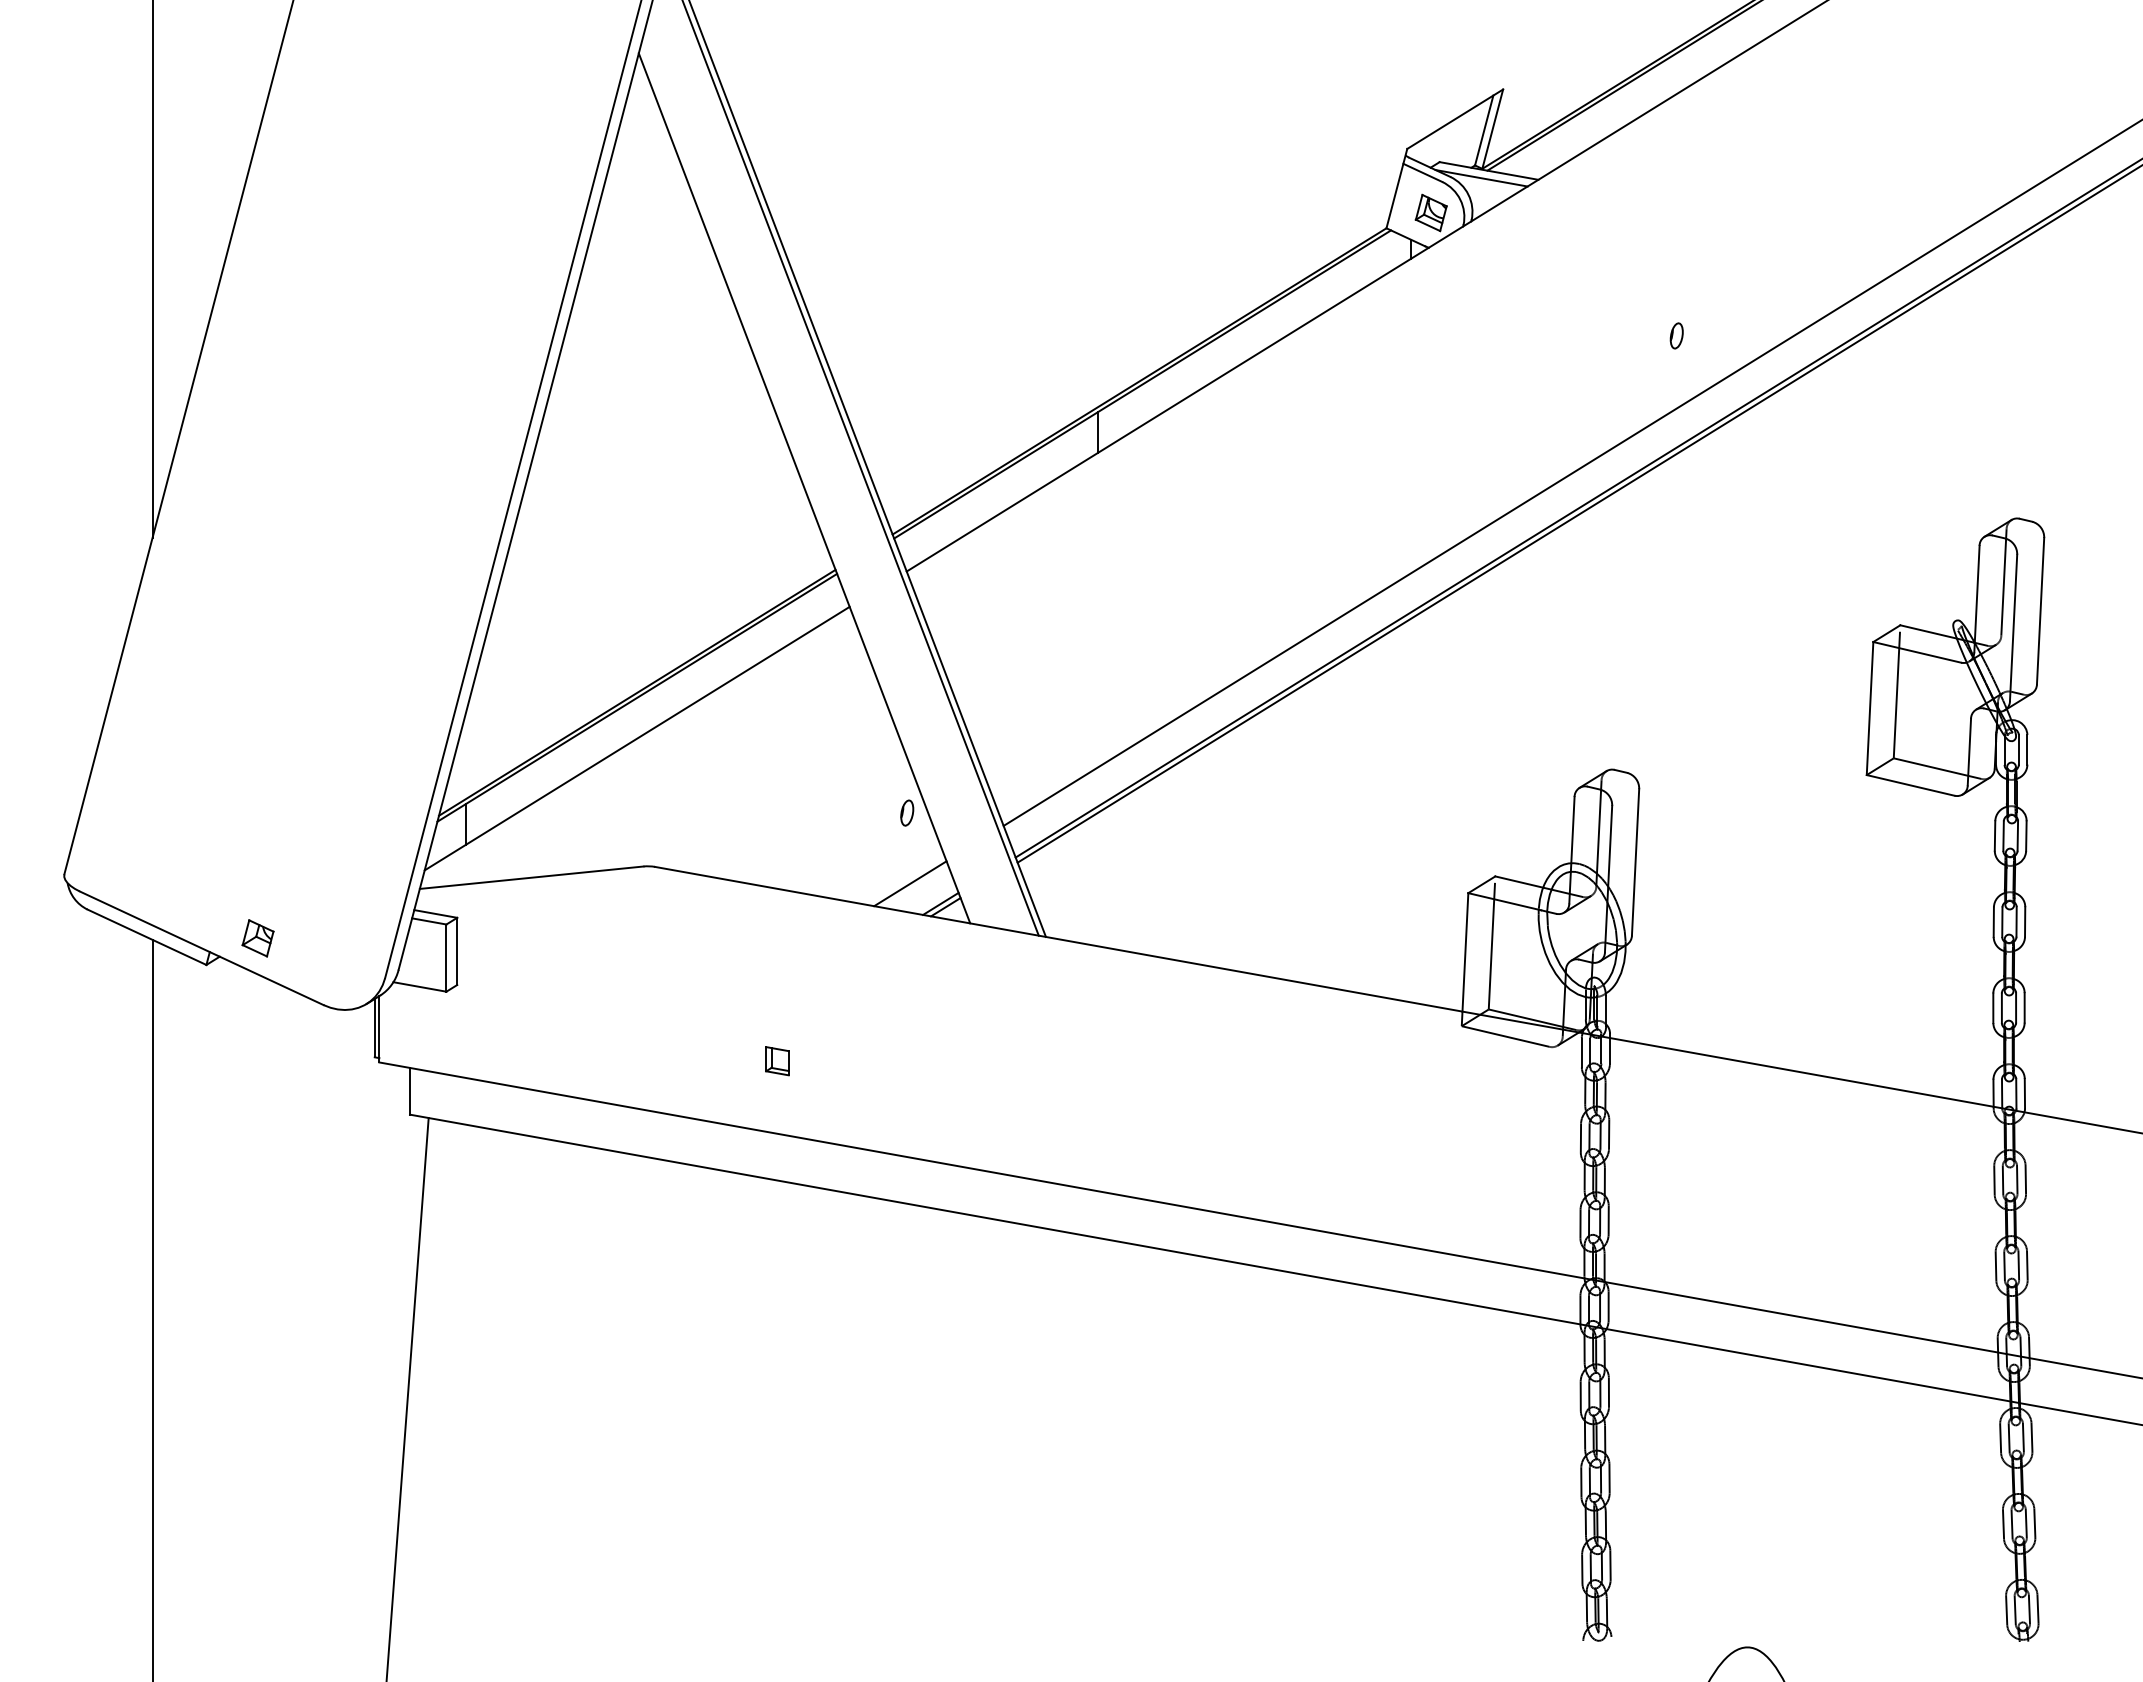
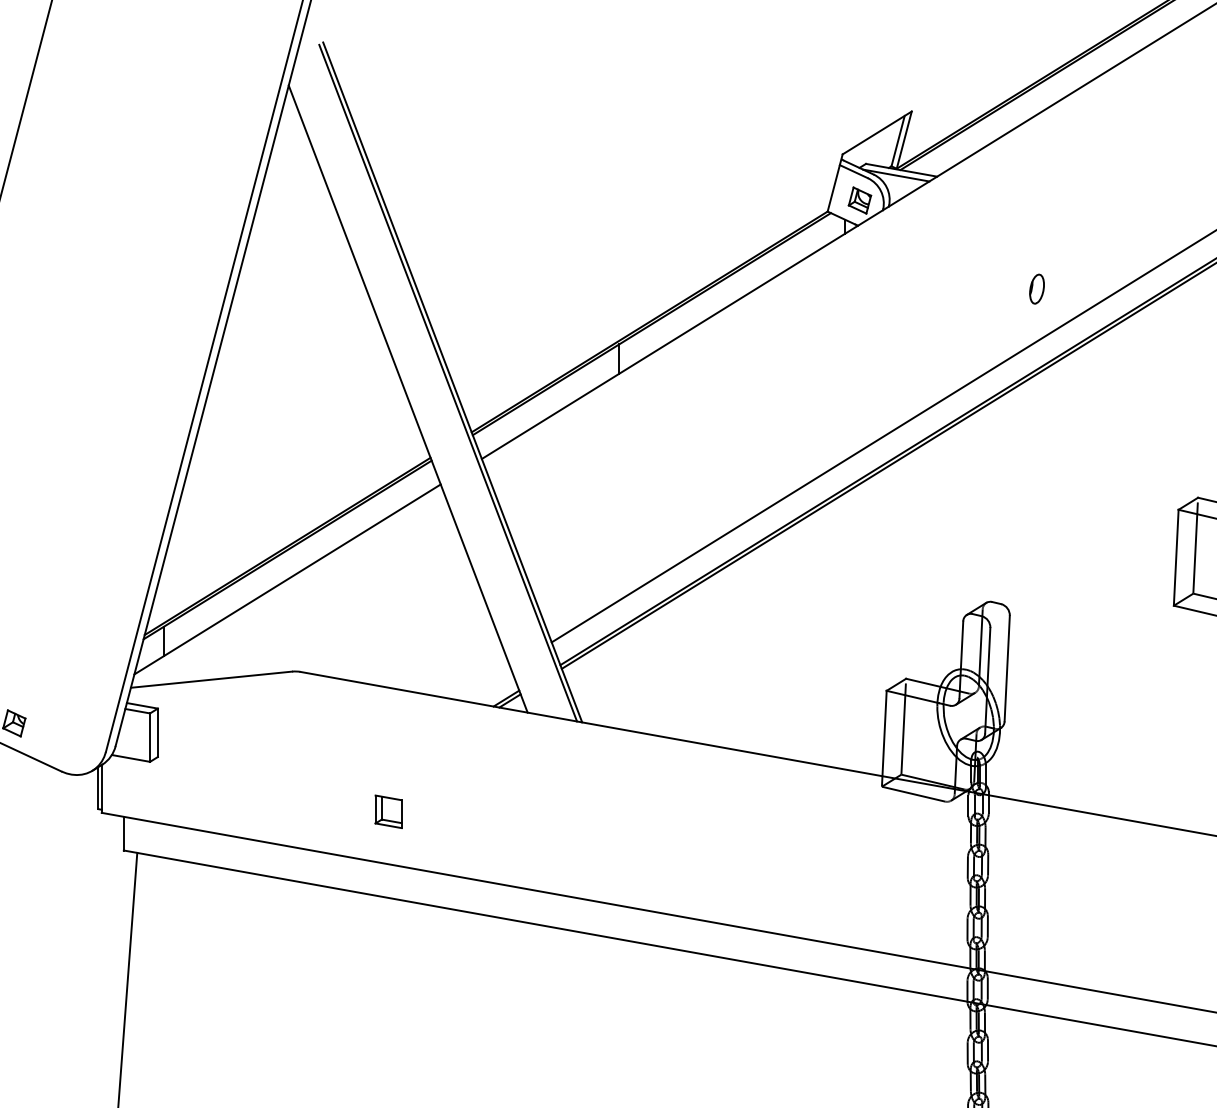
part: (1676, 335) -> (1036, 288), size x1.6
part: (907, 812) -> (482, 632), removed
line: (910, 883) -> (484, 683), removed
part: (777, 1061) -> (388, 812), size x1.6

